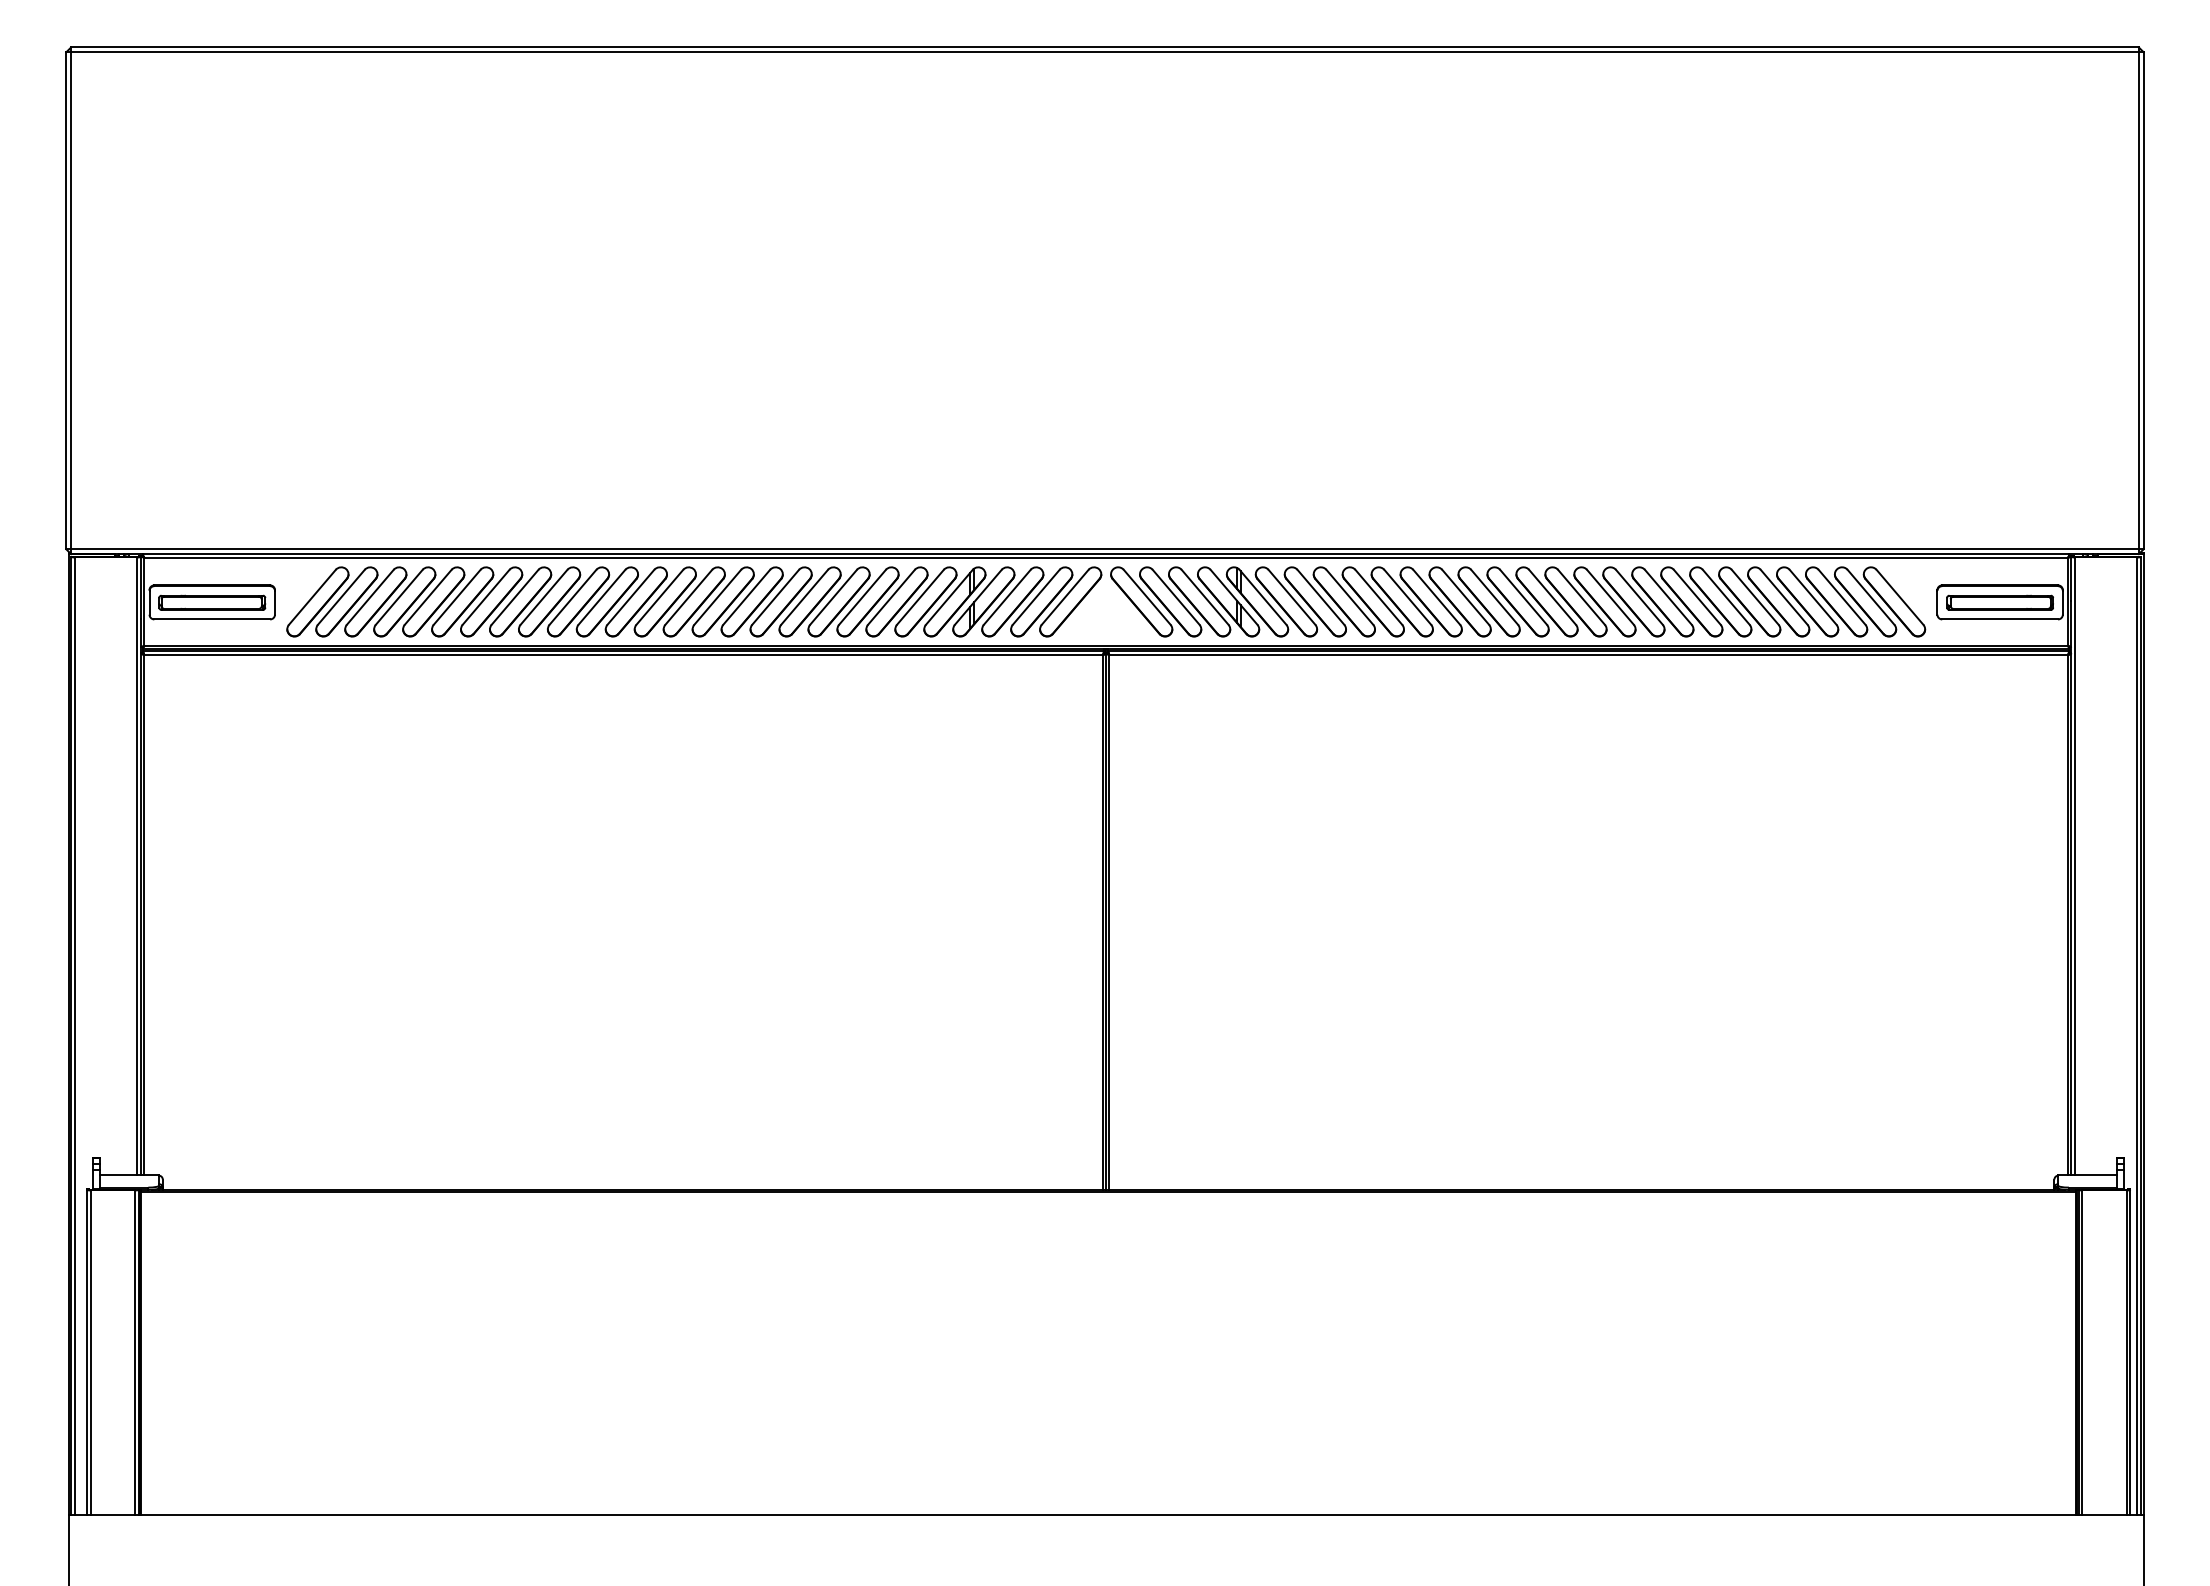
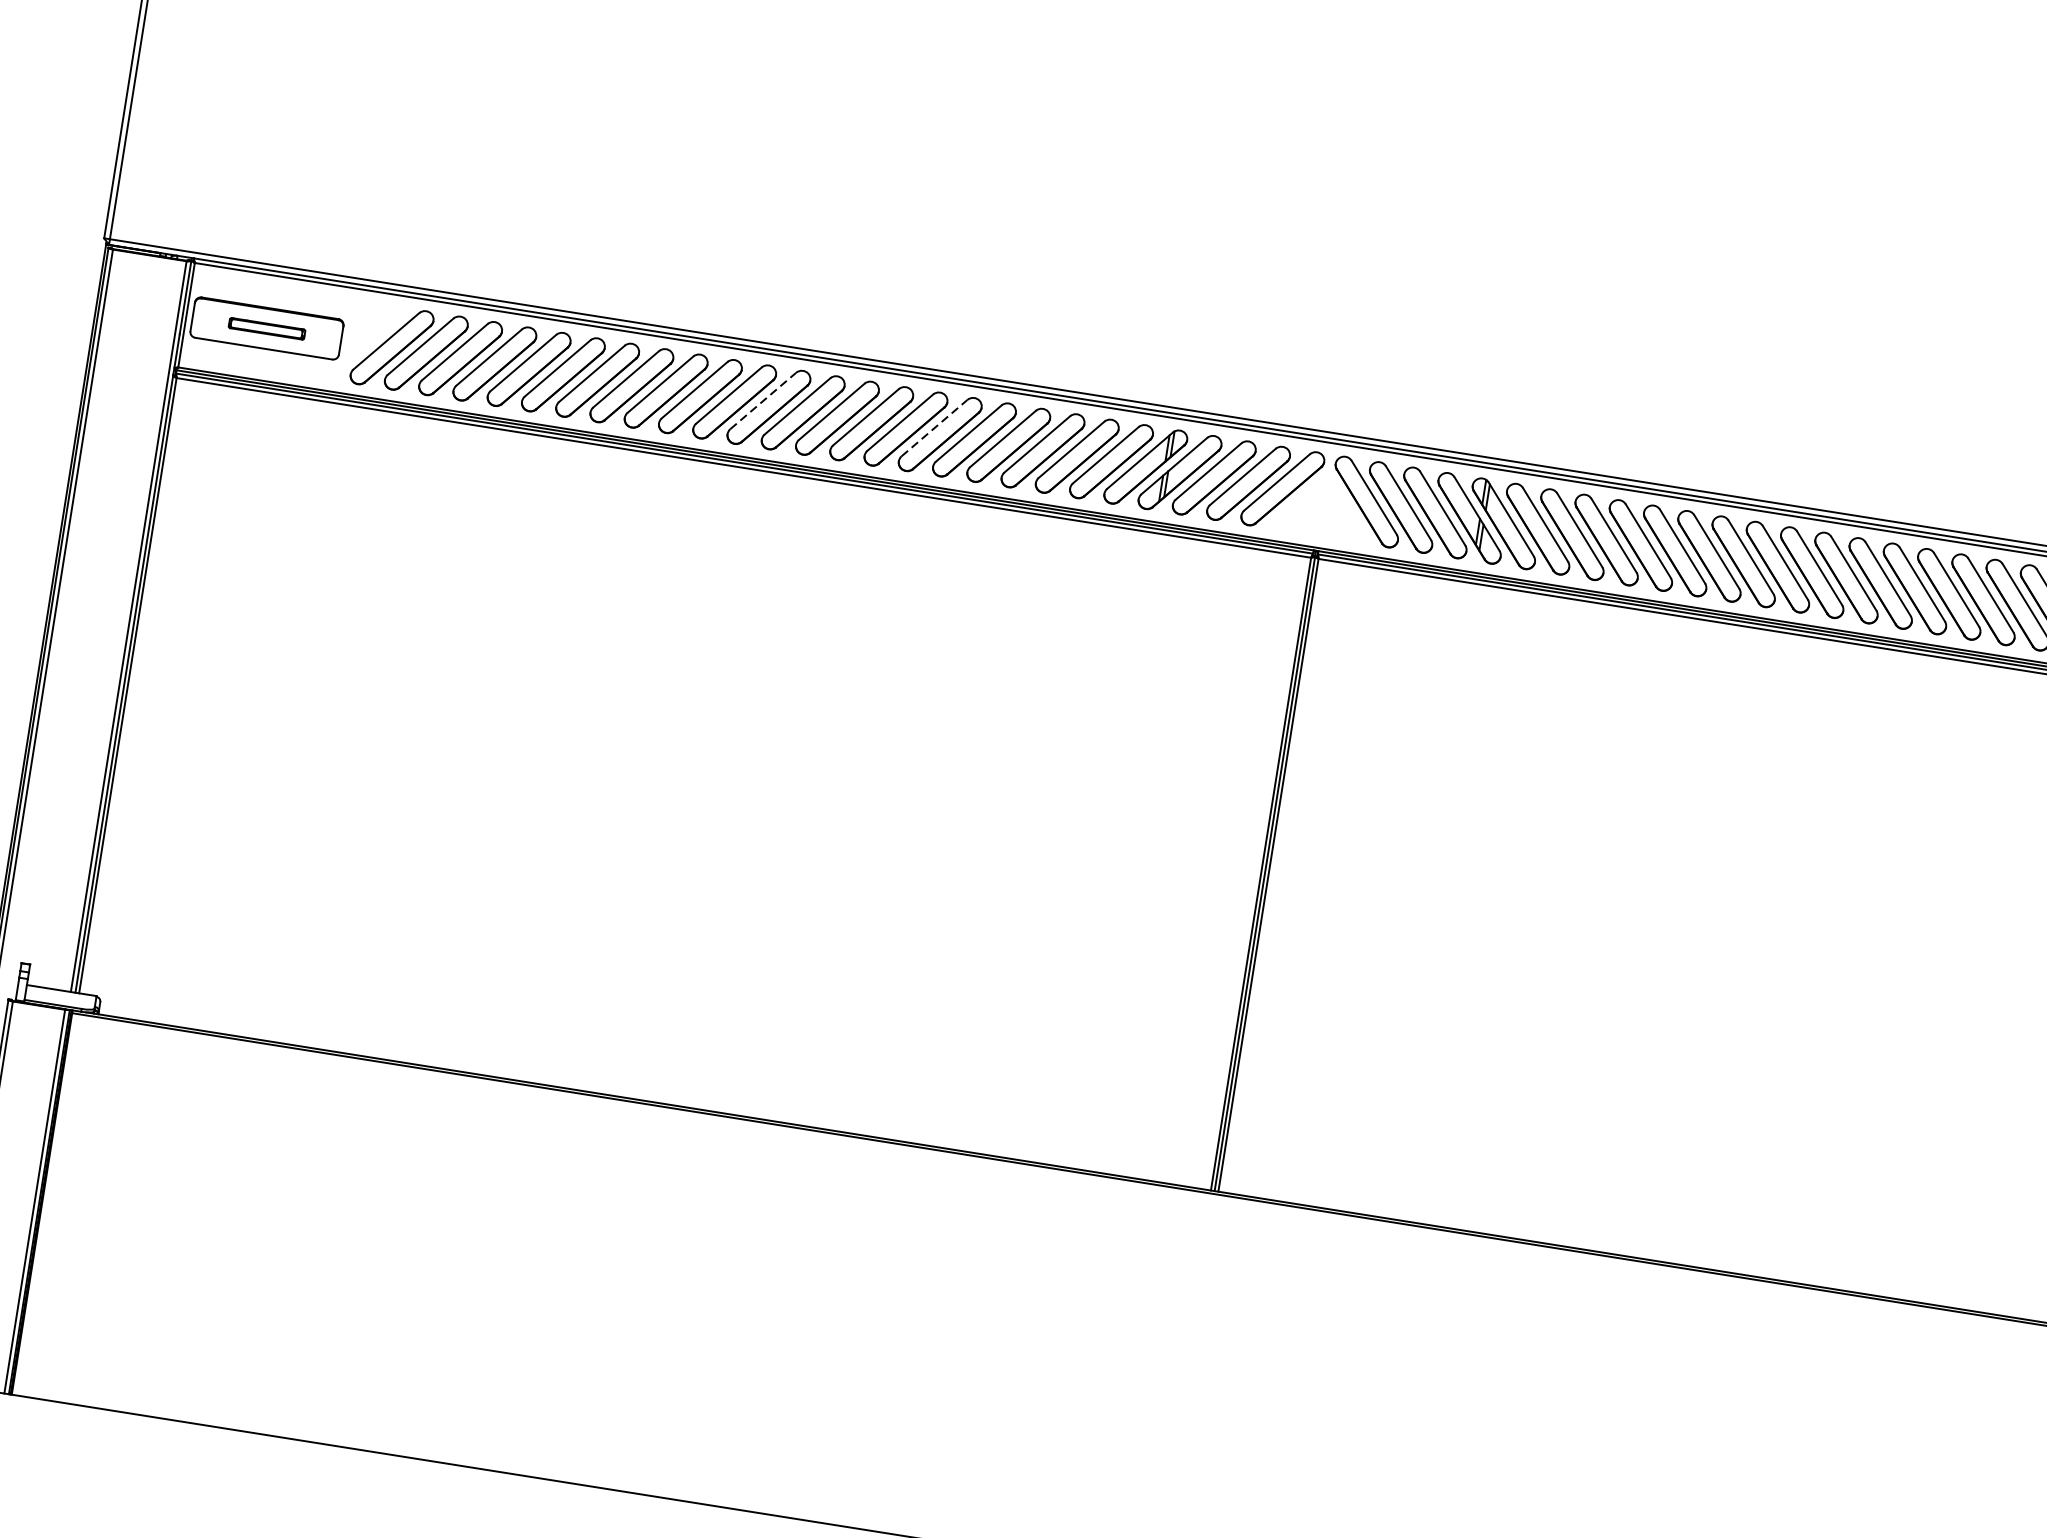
line: (631, 597) -> (763, 401), solid -> dashed
line: (775, 597) -> (934, 428), solid -> dashed
part: (212, 602) -> (267, 328), size x0.6

